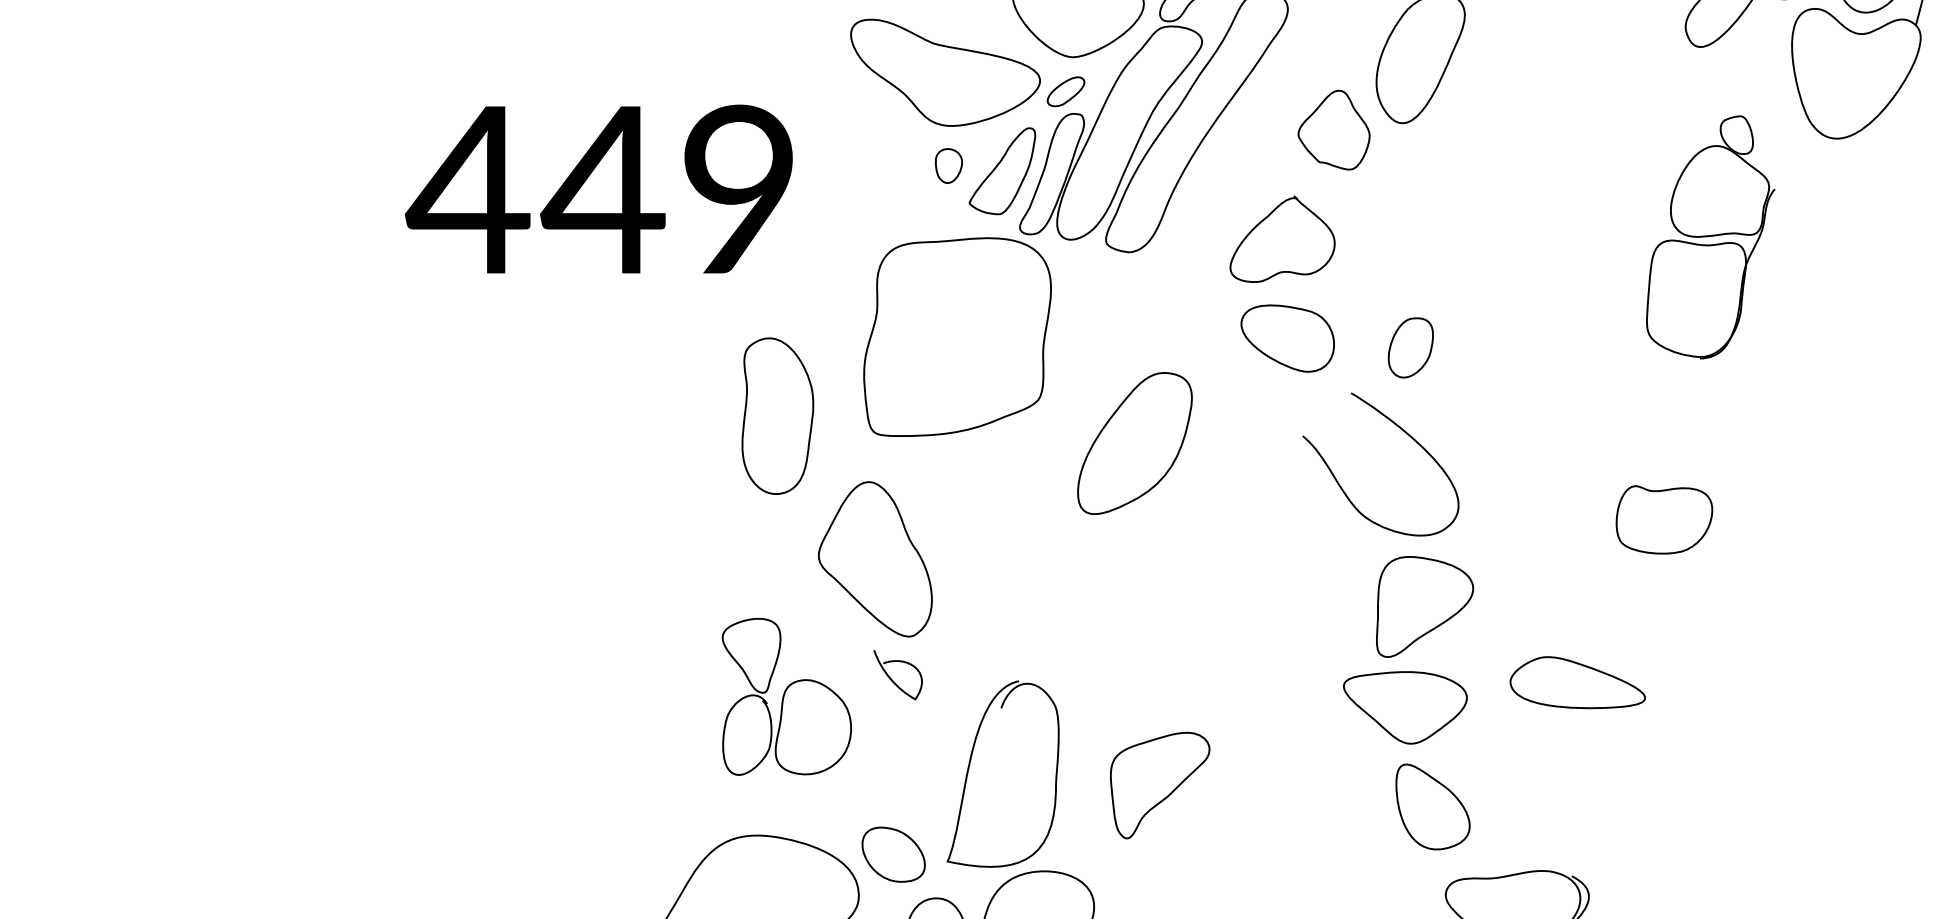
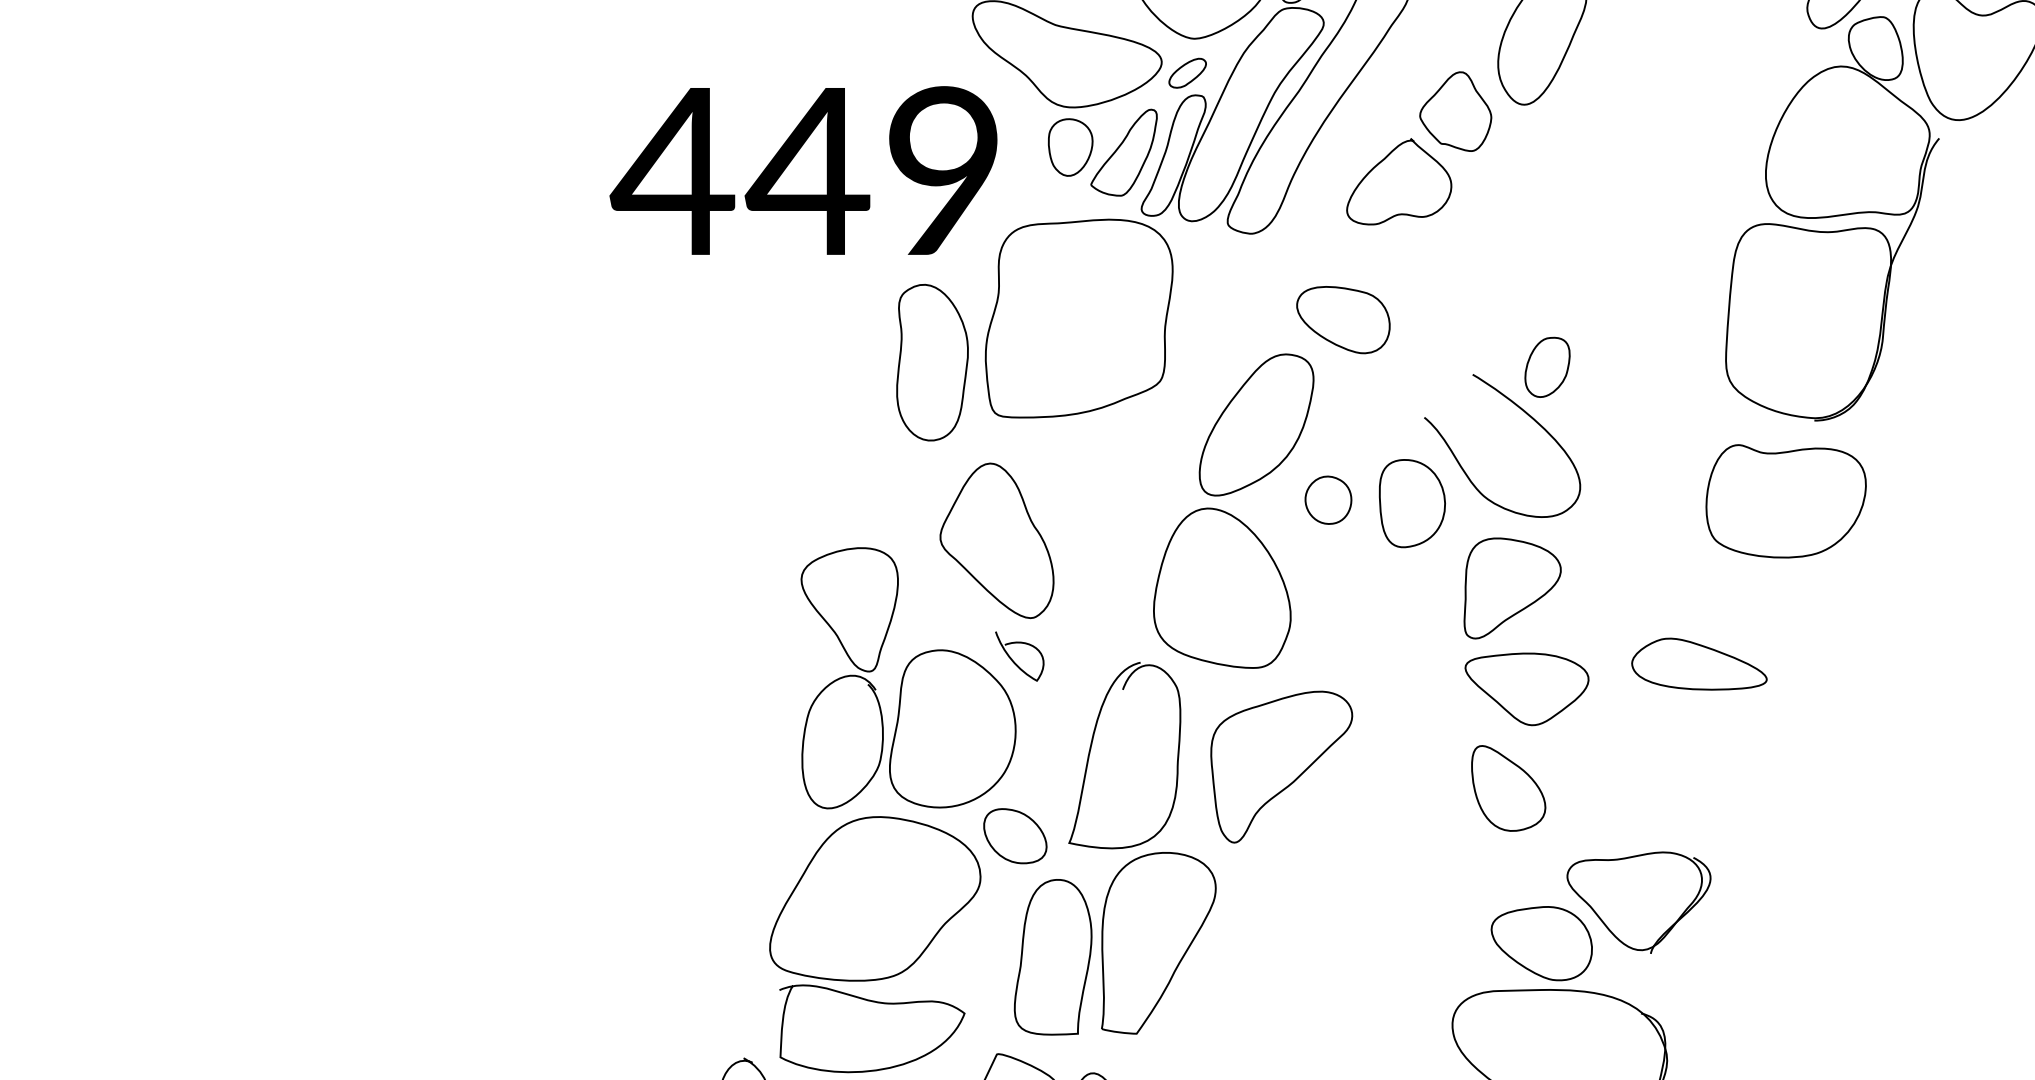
part: (948, 166) -> (1070, 147), size x1.67
text: (598, 189) -> (803, 170), moved
curve: (1267, 218) -> (1384, 160), moved
part: (1710, 237) -> (1832, 218), size x1.67
part: (1287, 339) -> (1343, 320), moved
part: (1410, 347) -> (1547, 366), moved
part: (777, 416) -> (932, 362), moved
part: (1206, 518) -> (1328, 499), added
part: (1663, 520) -> (1785, 501), size x1.67
part: (1289, 522) -> (1411, 503), added
part: (1100, 606) -> (1222, 587), added
part: (1424, 607) -> (1512, 588), moved
part: (786, 697) -> (908, 678), size x1.67
part: (1159, 785) -> (1281, 766), size x1.43
part: (1432, 807) -> (1508, 788), moved

